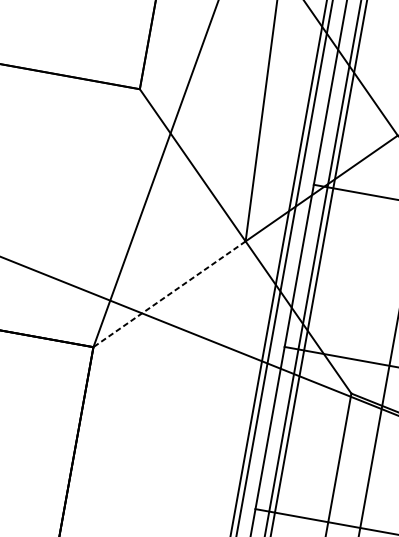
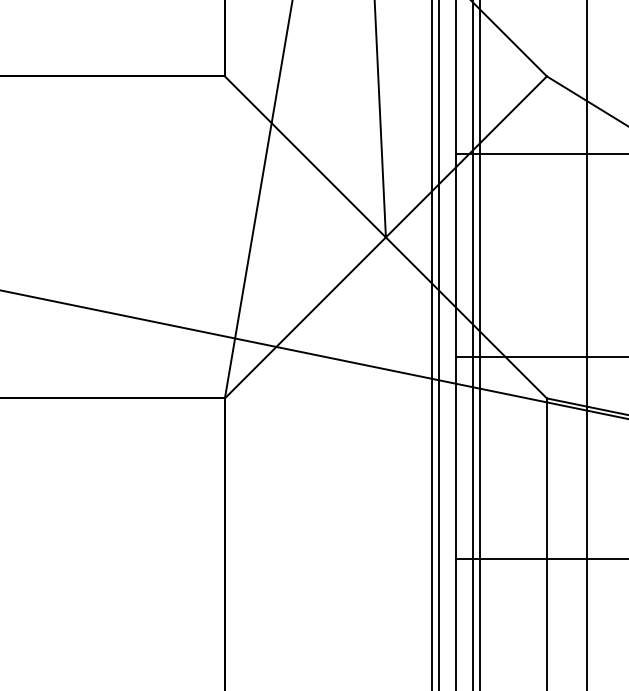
line: (169, 293) -> (305, 317), dashed -> solid

